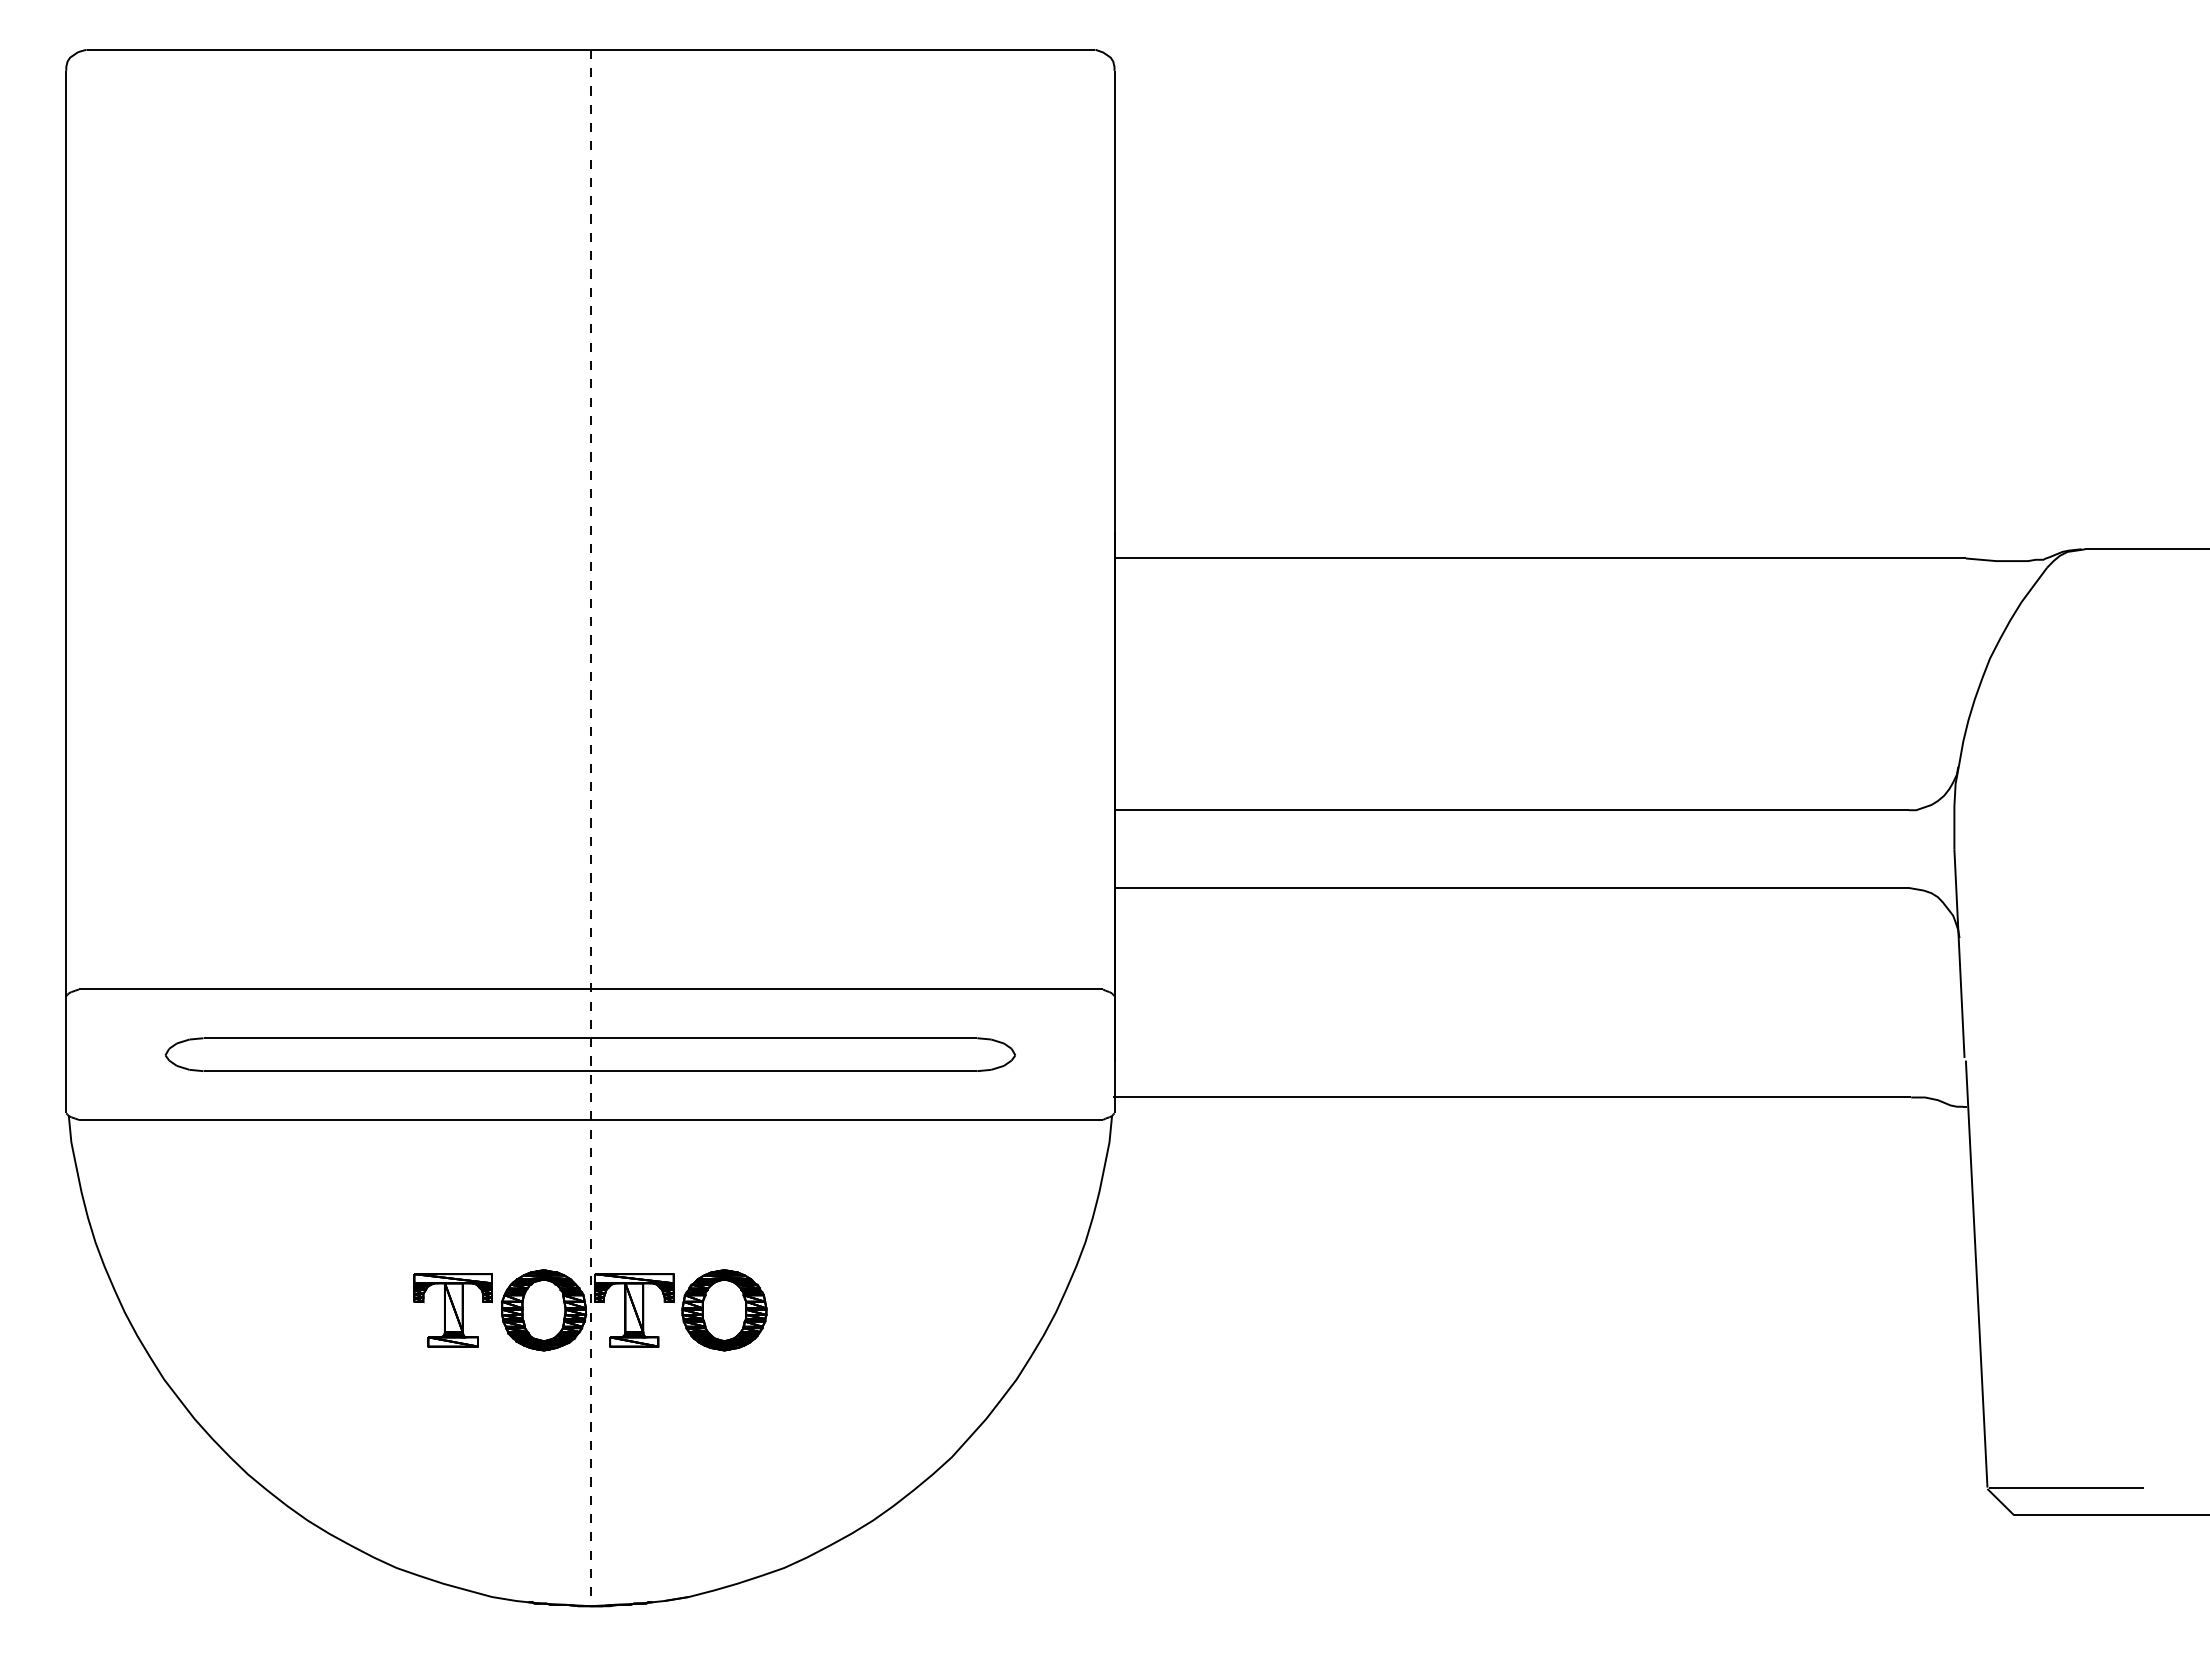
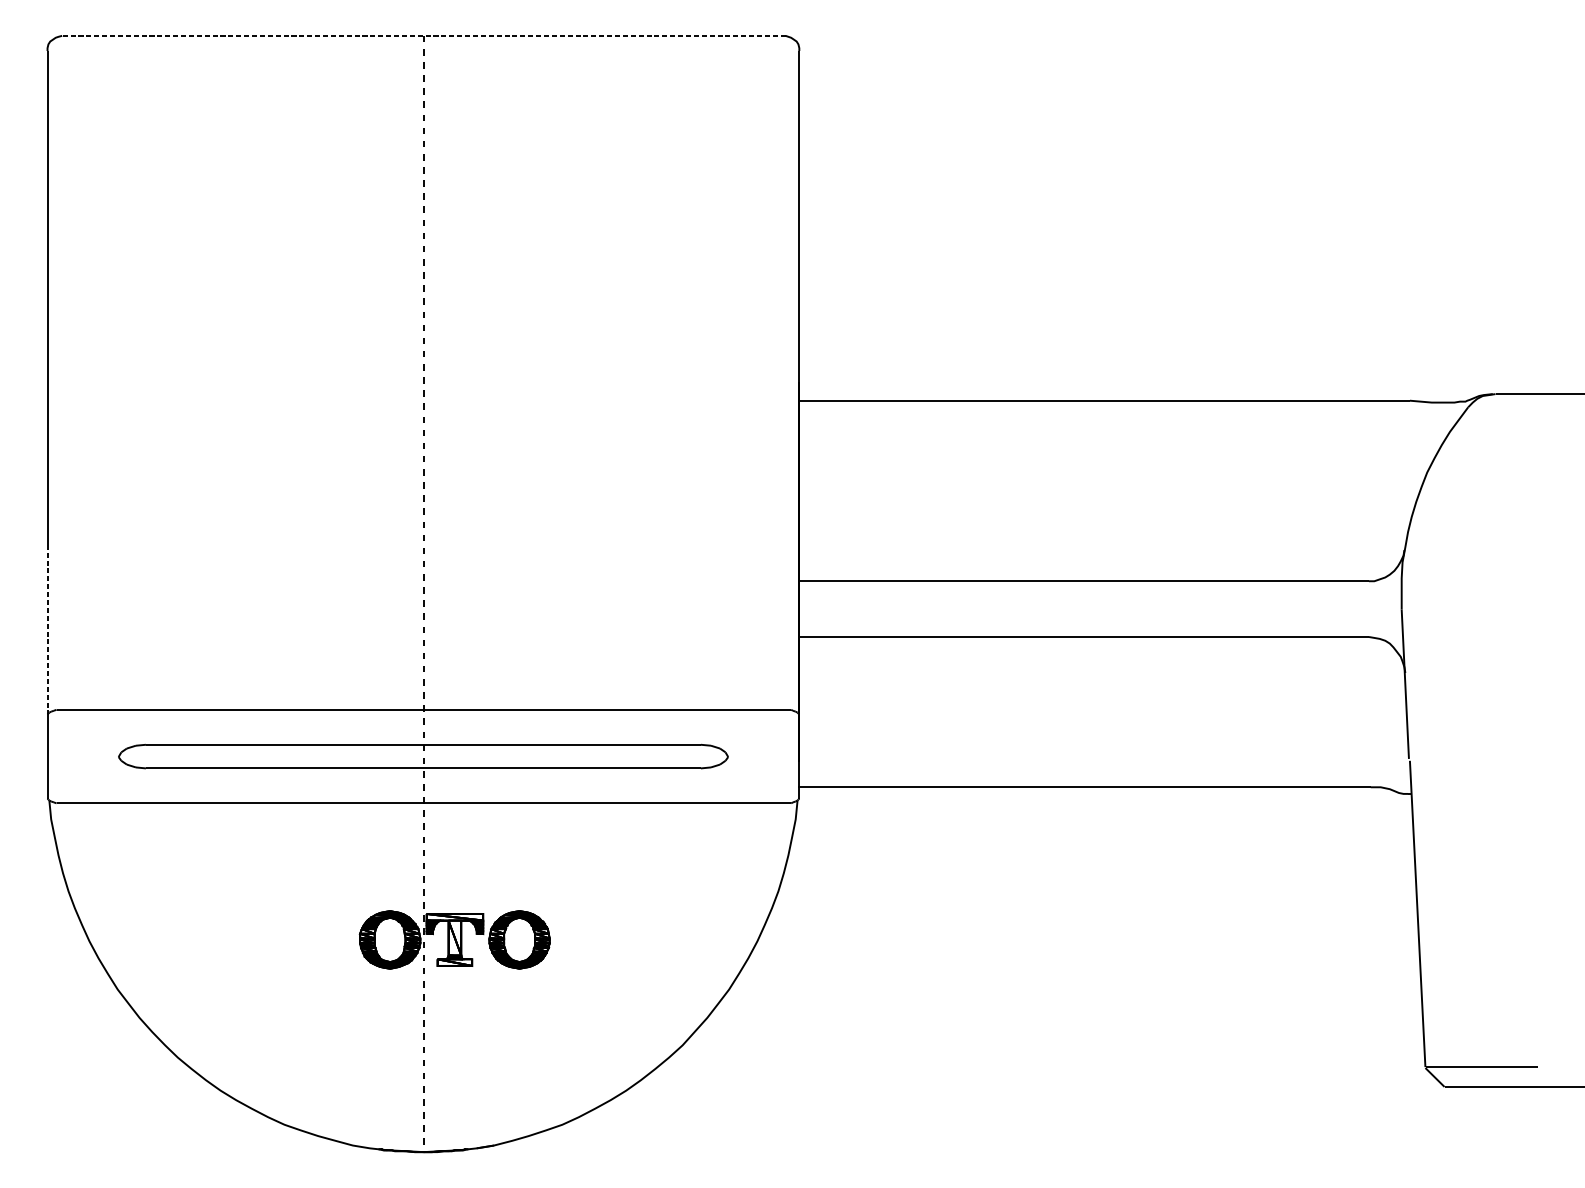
line: (590, 49) -> (423, 35), solid -> dashed
line: (66, 879) -> (47, 630), solid -> dashed
part: (452, 1310) -> (324, 940), removed

